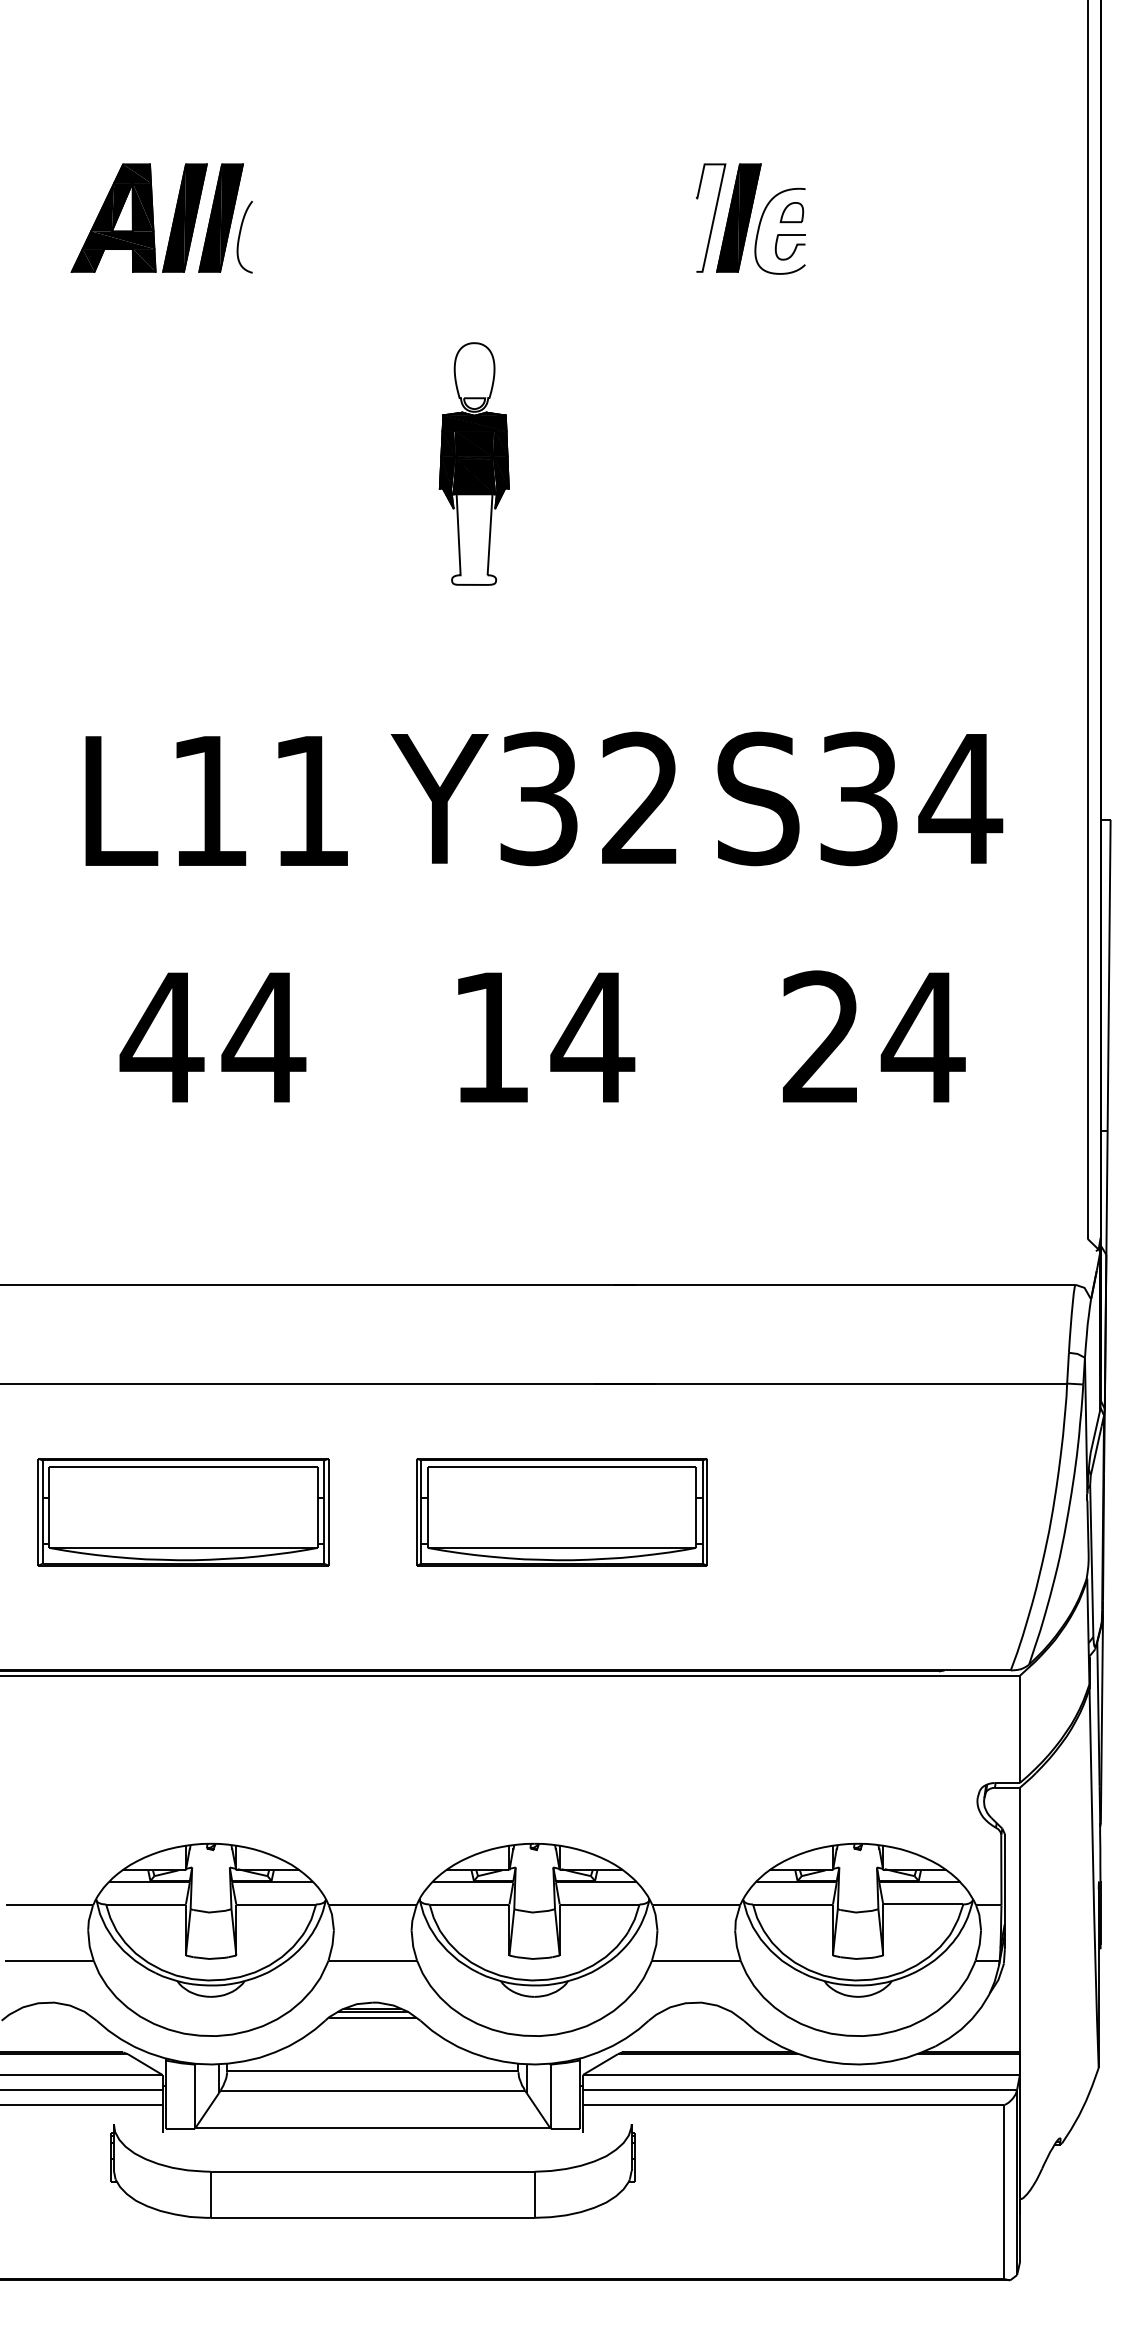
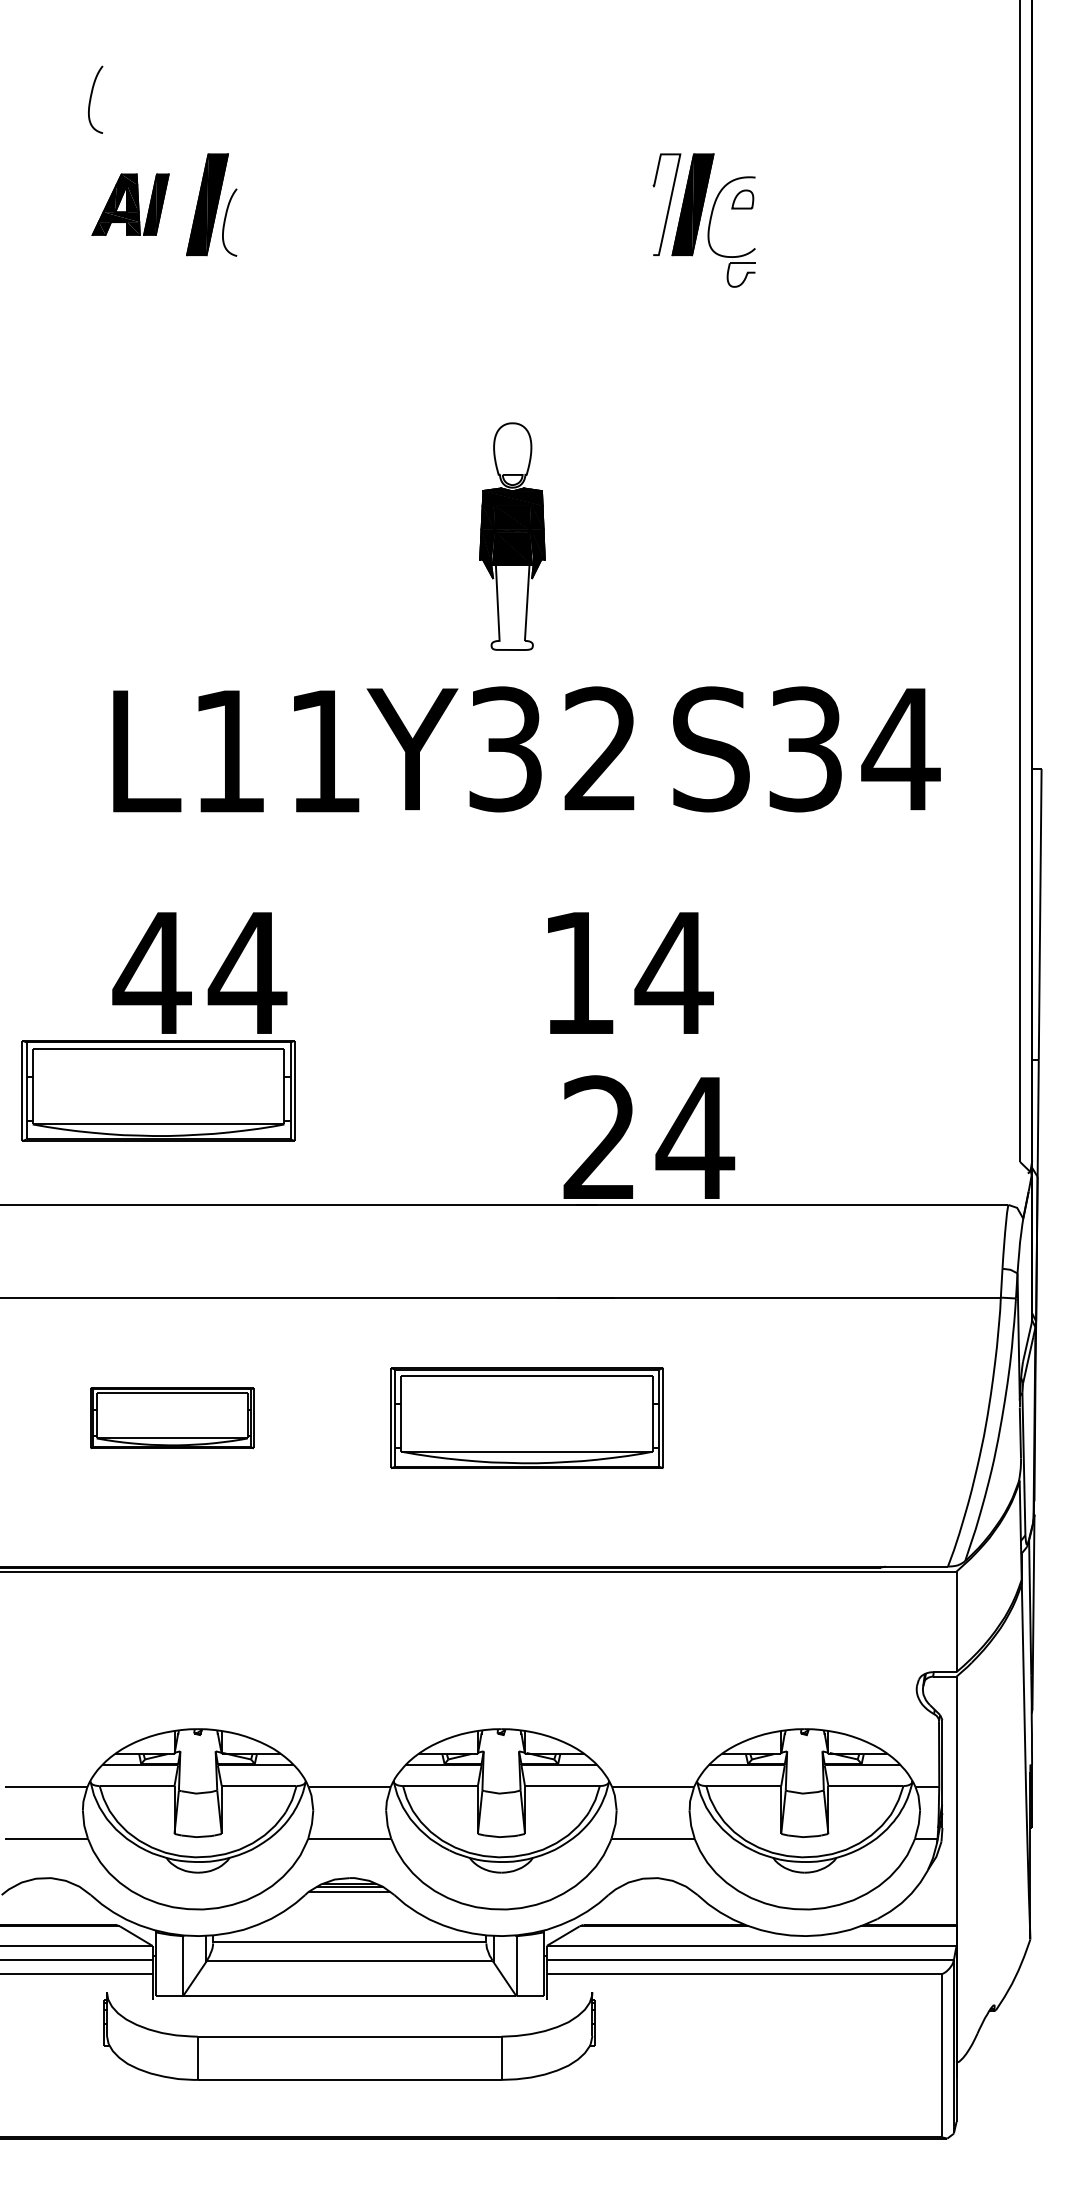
curve: (97, 105) -> (91, 99), added
part: (138, 217) -> (130, 204), size x0.6
part: (789, 247) -> (740, 275), moved
part: (473, 463) -> (511, 536), moved
text: (216, 800) -> (235, 750), moved
text: (874, 1036) -> (649, 1137), moved
text: (546, 1037) -> (630, 973), moved
part: (168, 1163) -> (158, 1091), added
part: (183, 1512) -> (172, 1418), size x0.6

